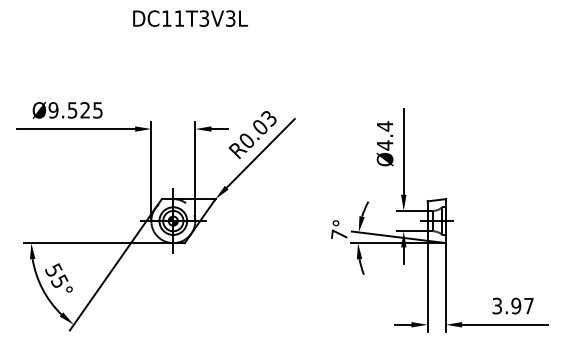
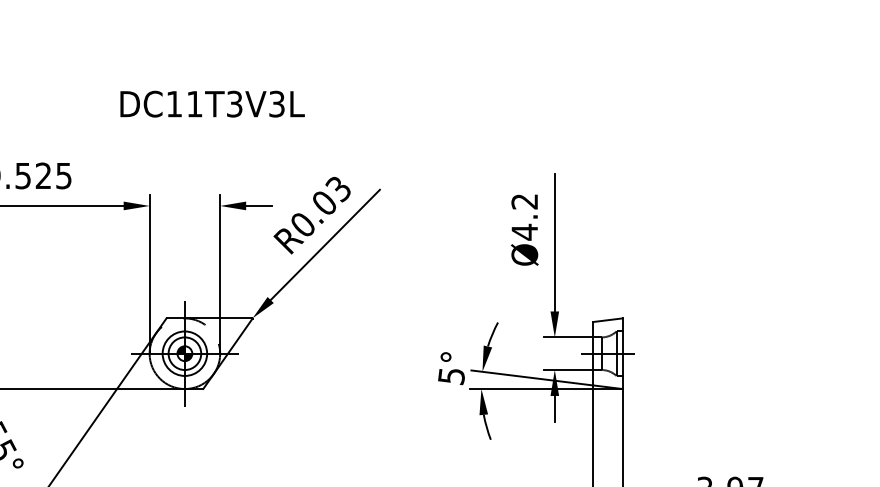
text: (190, 18) -> (212, 103), moved
text: (384, 126) -> (523, 201), Ø4.4 -> Ø4.2
text: (339, 234) -> (451, 375), 7° -> 5°

